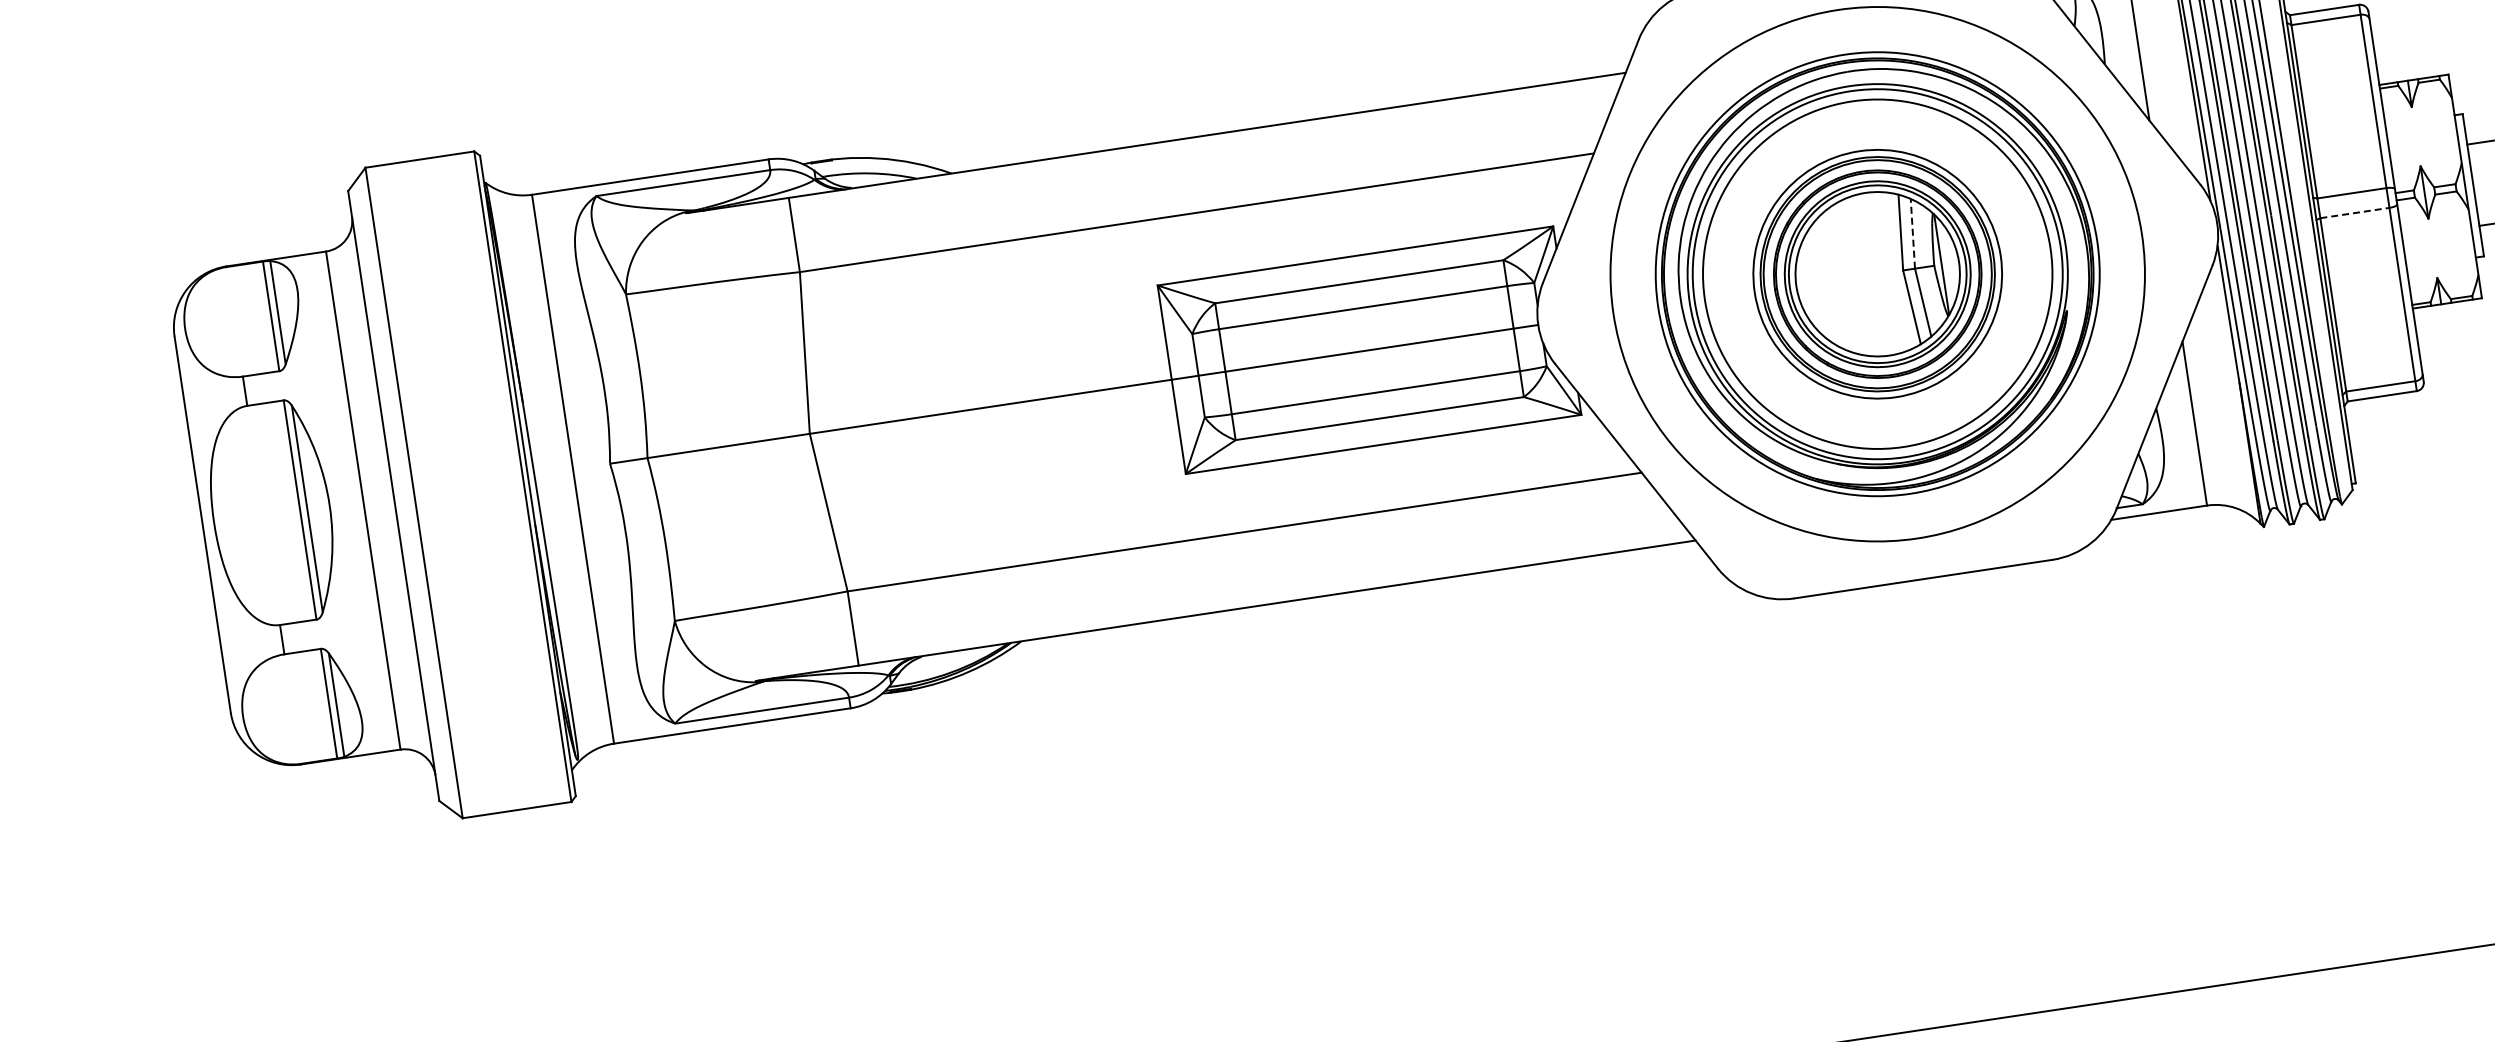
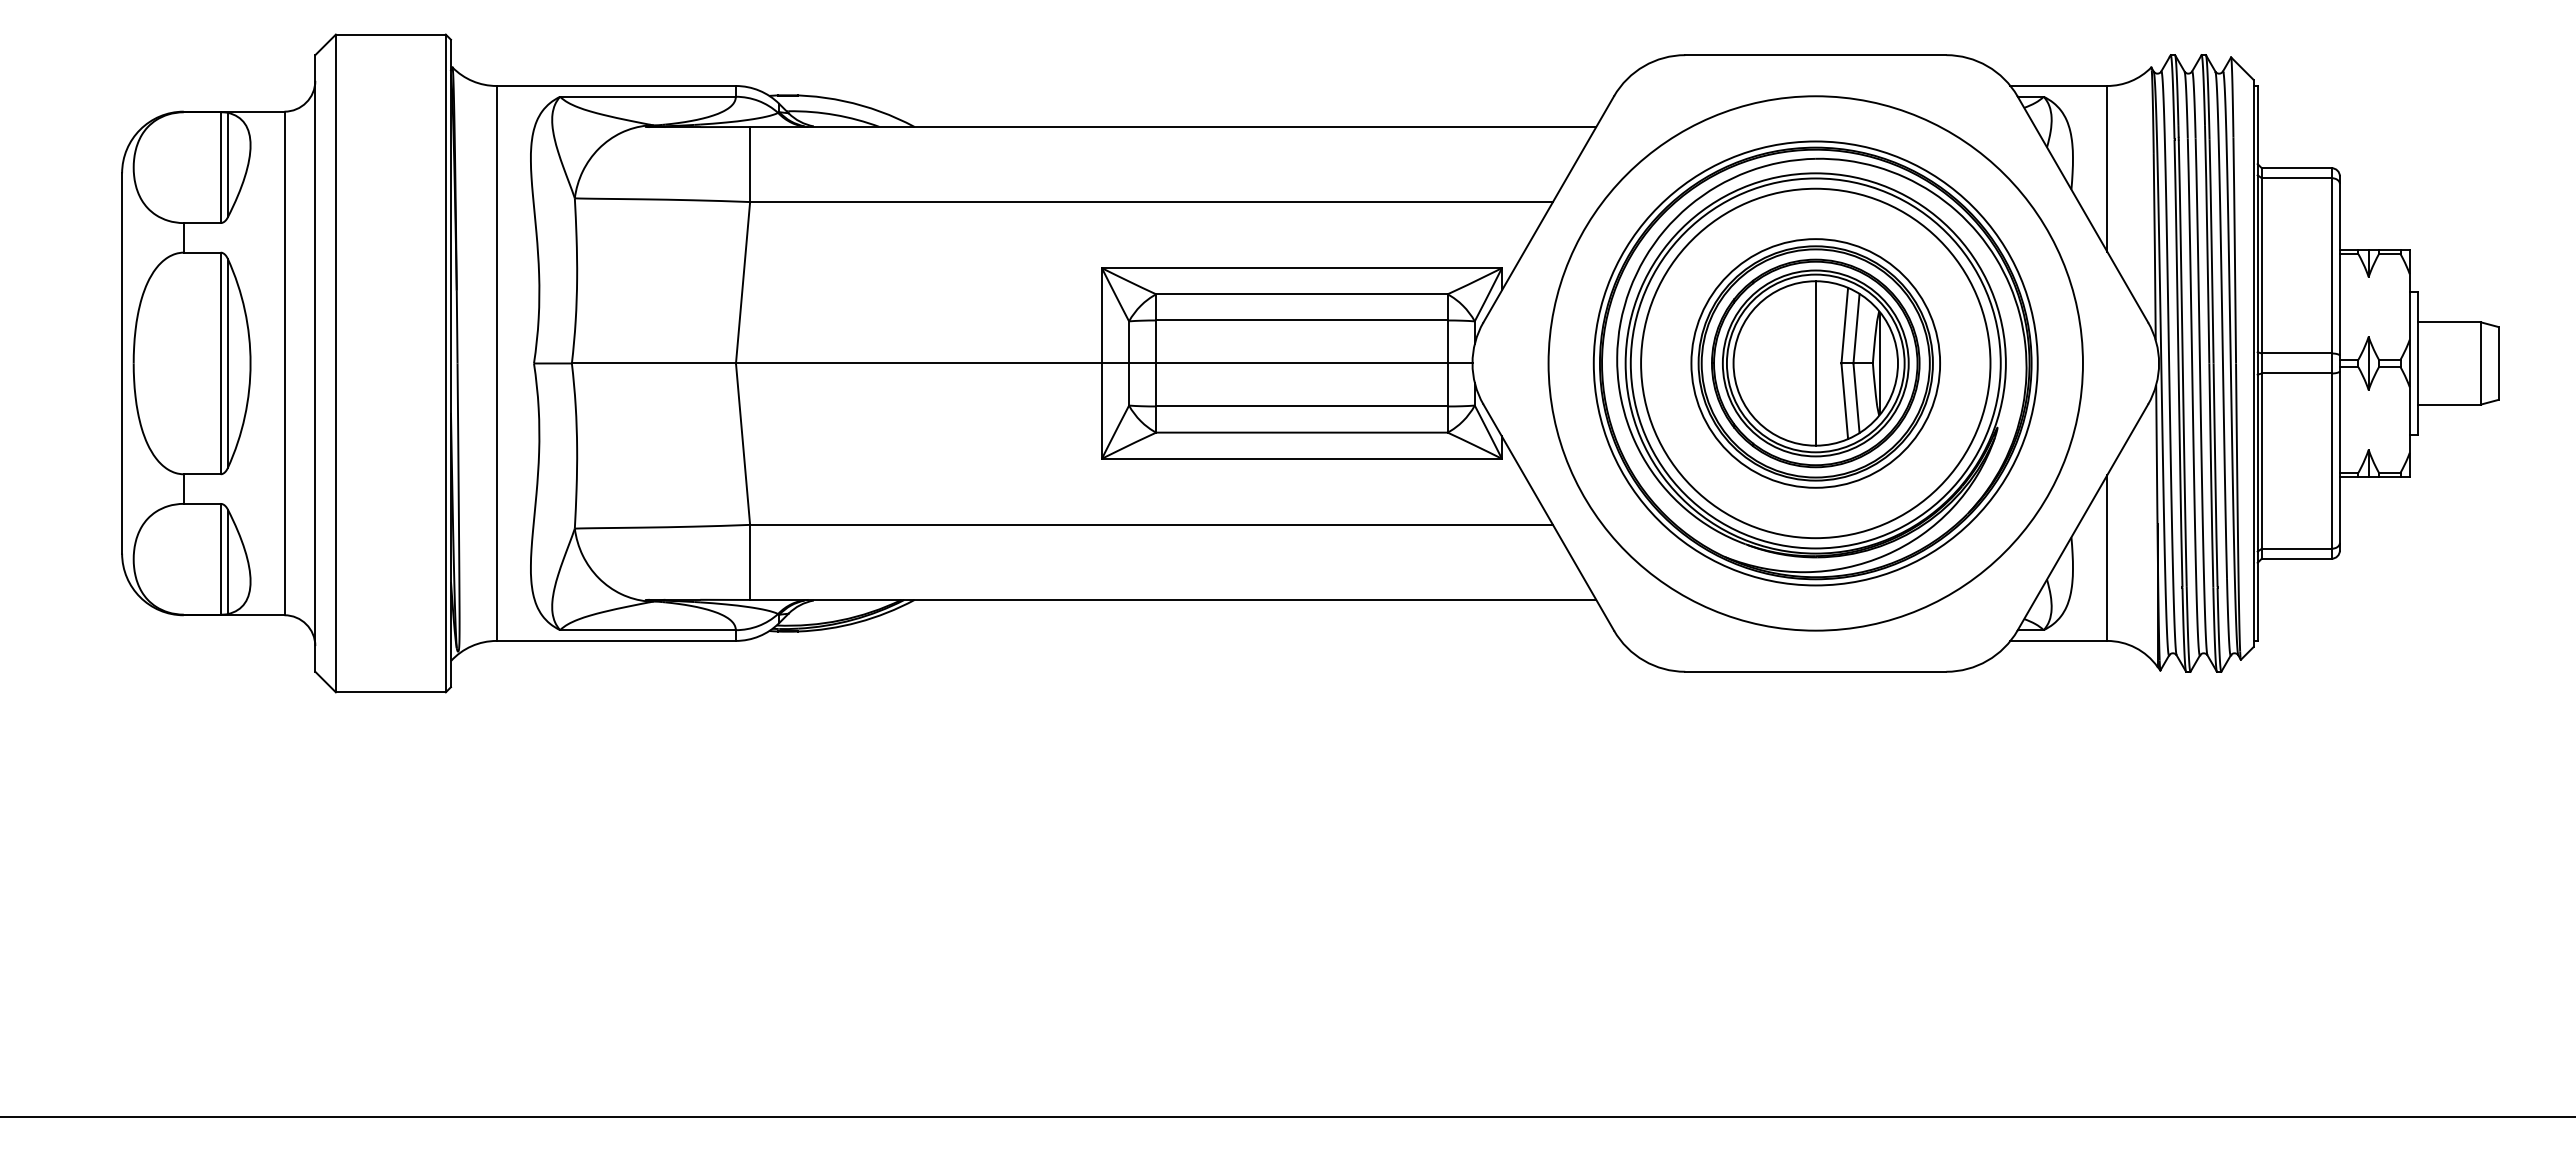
line: (2354, 213) -> (2296, 373), dashed -> solid
line: (1912, 233) -> (1856, 328), dashed -> solid
line: (1877, 274) -> (1815, 363), added

